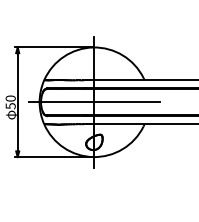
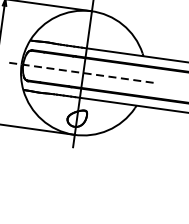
line: (94, 102) -> (83, 73), solid -> dashed

